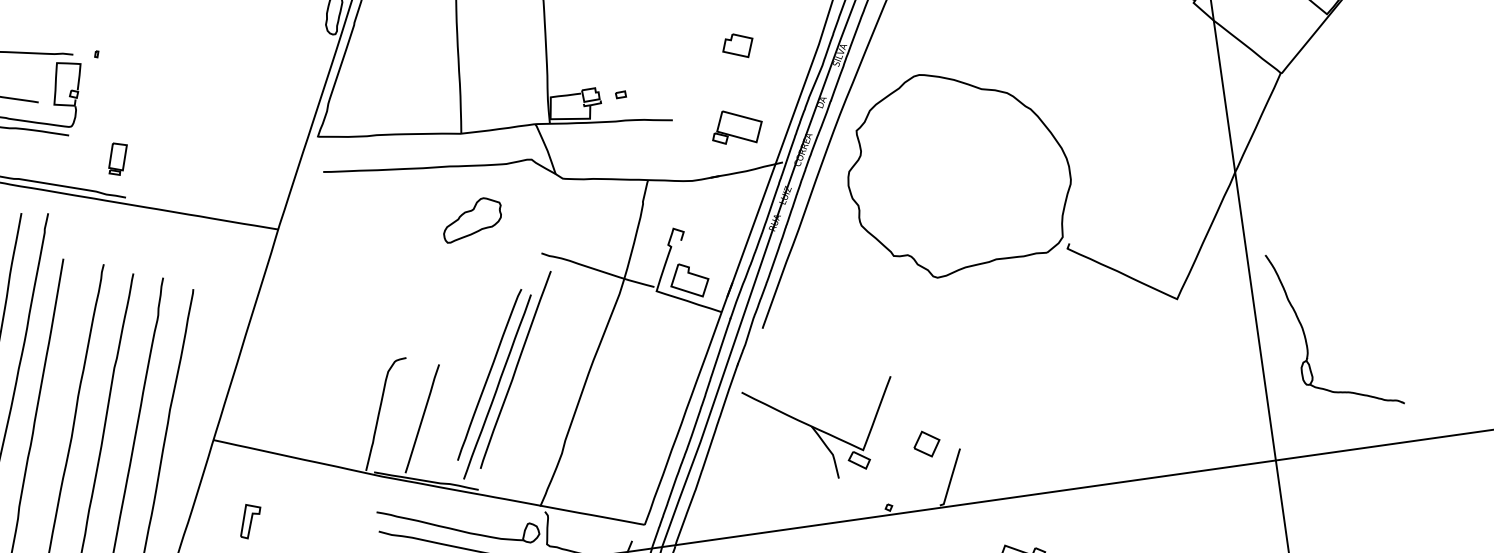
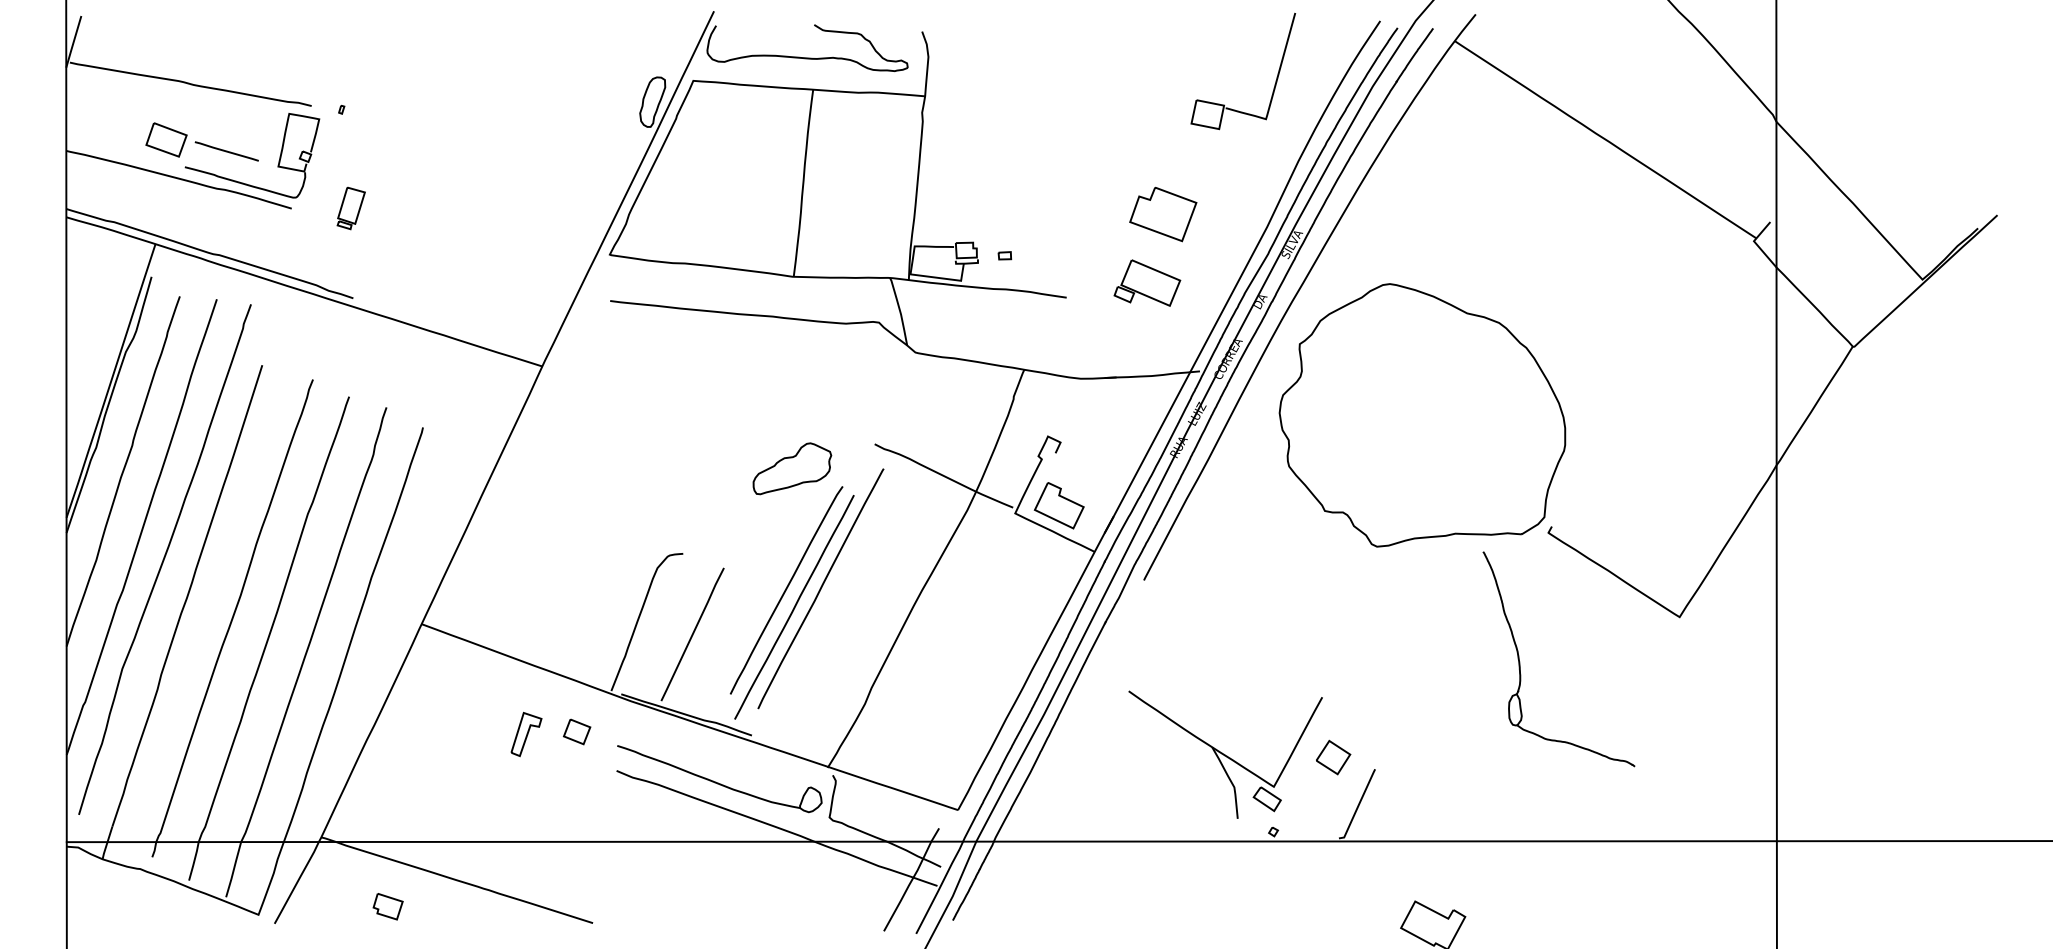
part: (738, 46) -> (1163, 214), size x1.67
part: (736, 126) -> (1147, 282), moved
part: (117, 159) -> (350, 208), moved
part: (472, 219) -> (792, 468), moved
part: (1305, 335) -> (1520, 661), moved
part: (822, 430) -> (1225, 754), moved
part: (344, 505) -> (577, 731), added
part: (250, 521) -> (526, 734), moved

